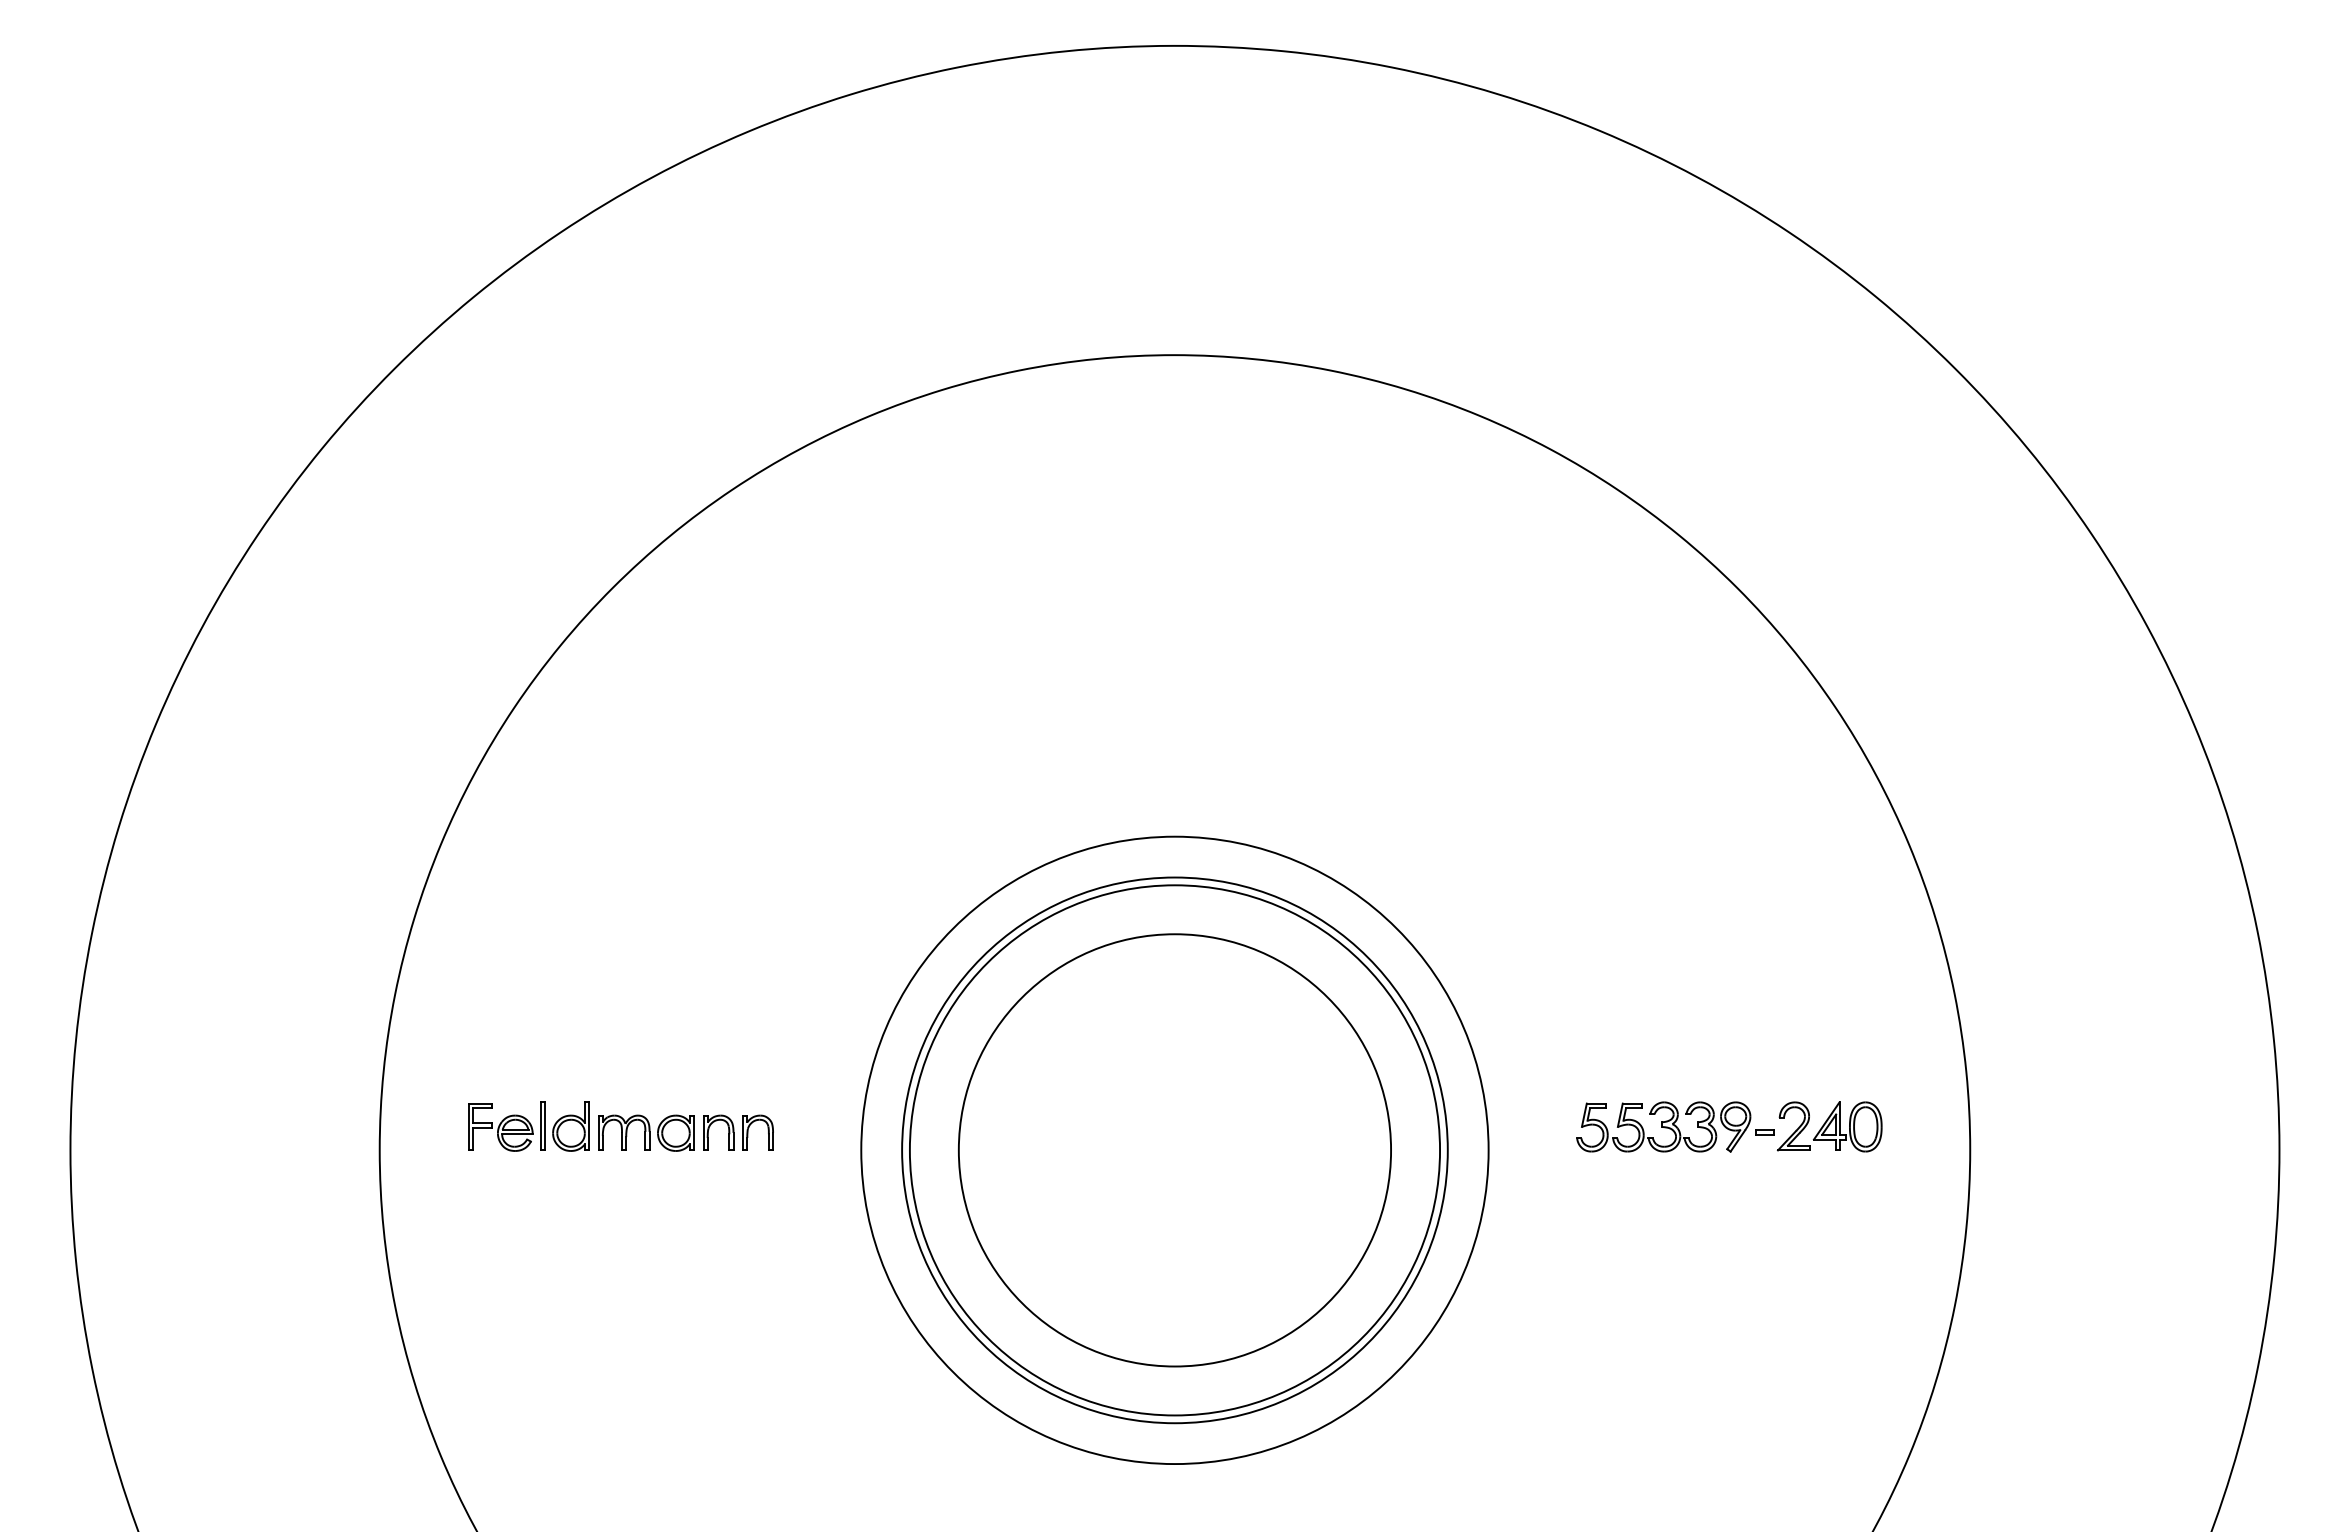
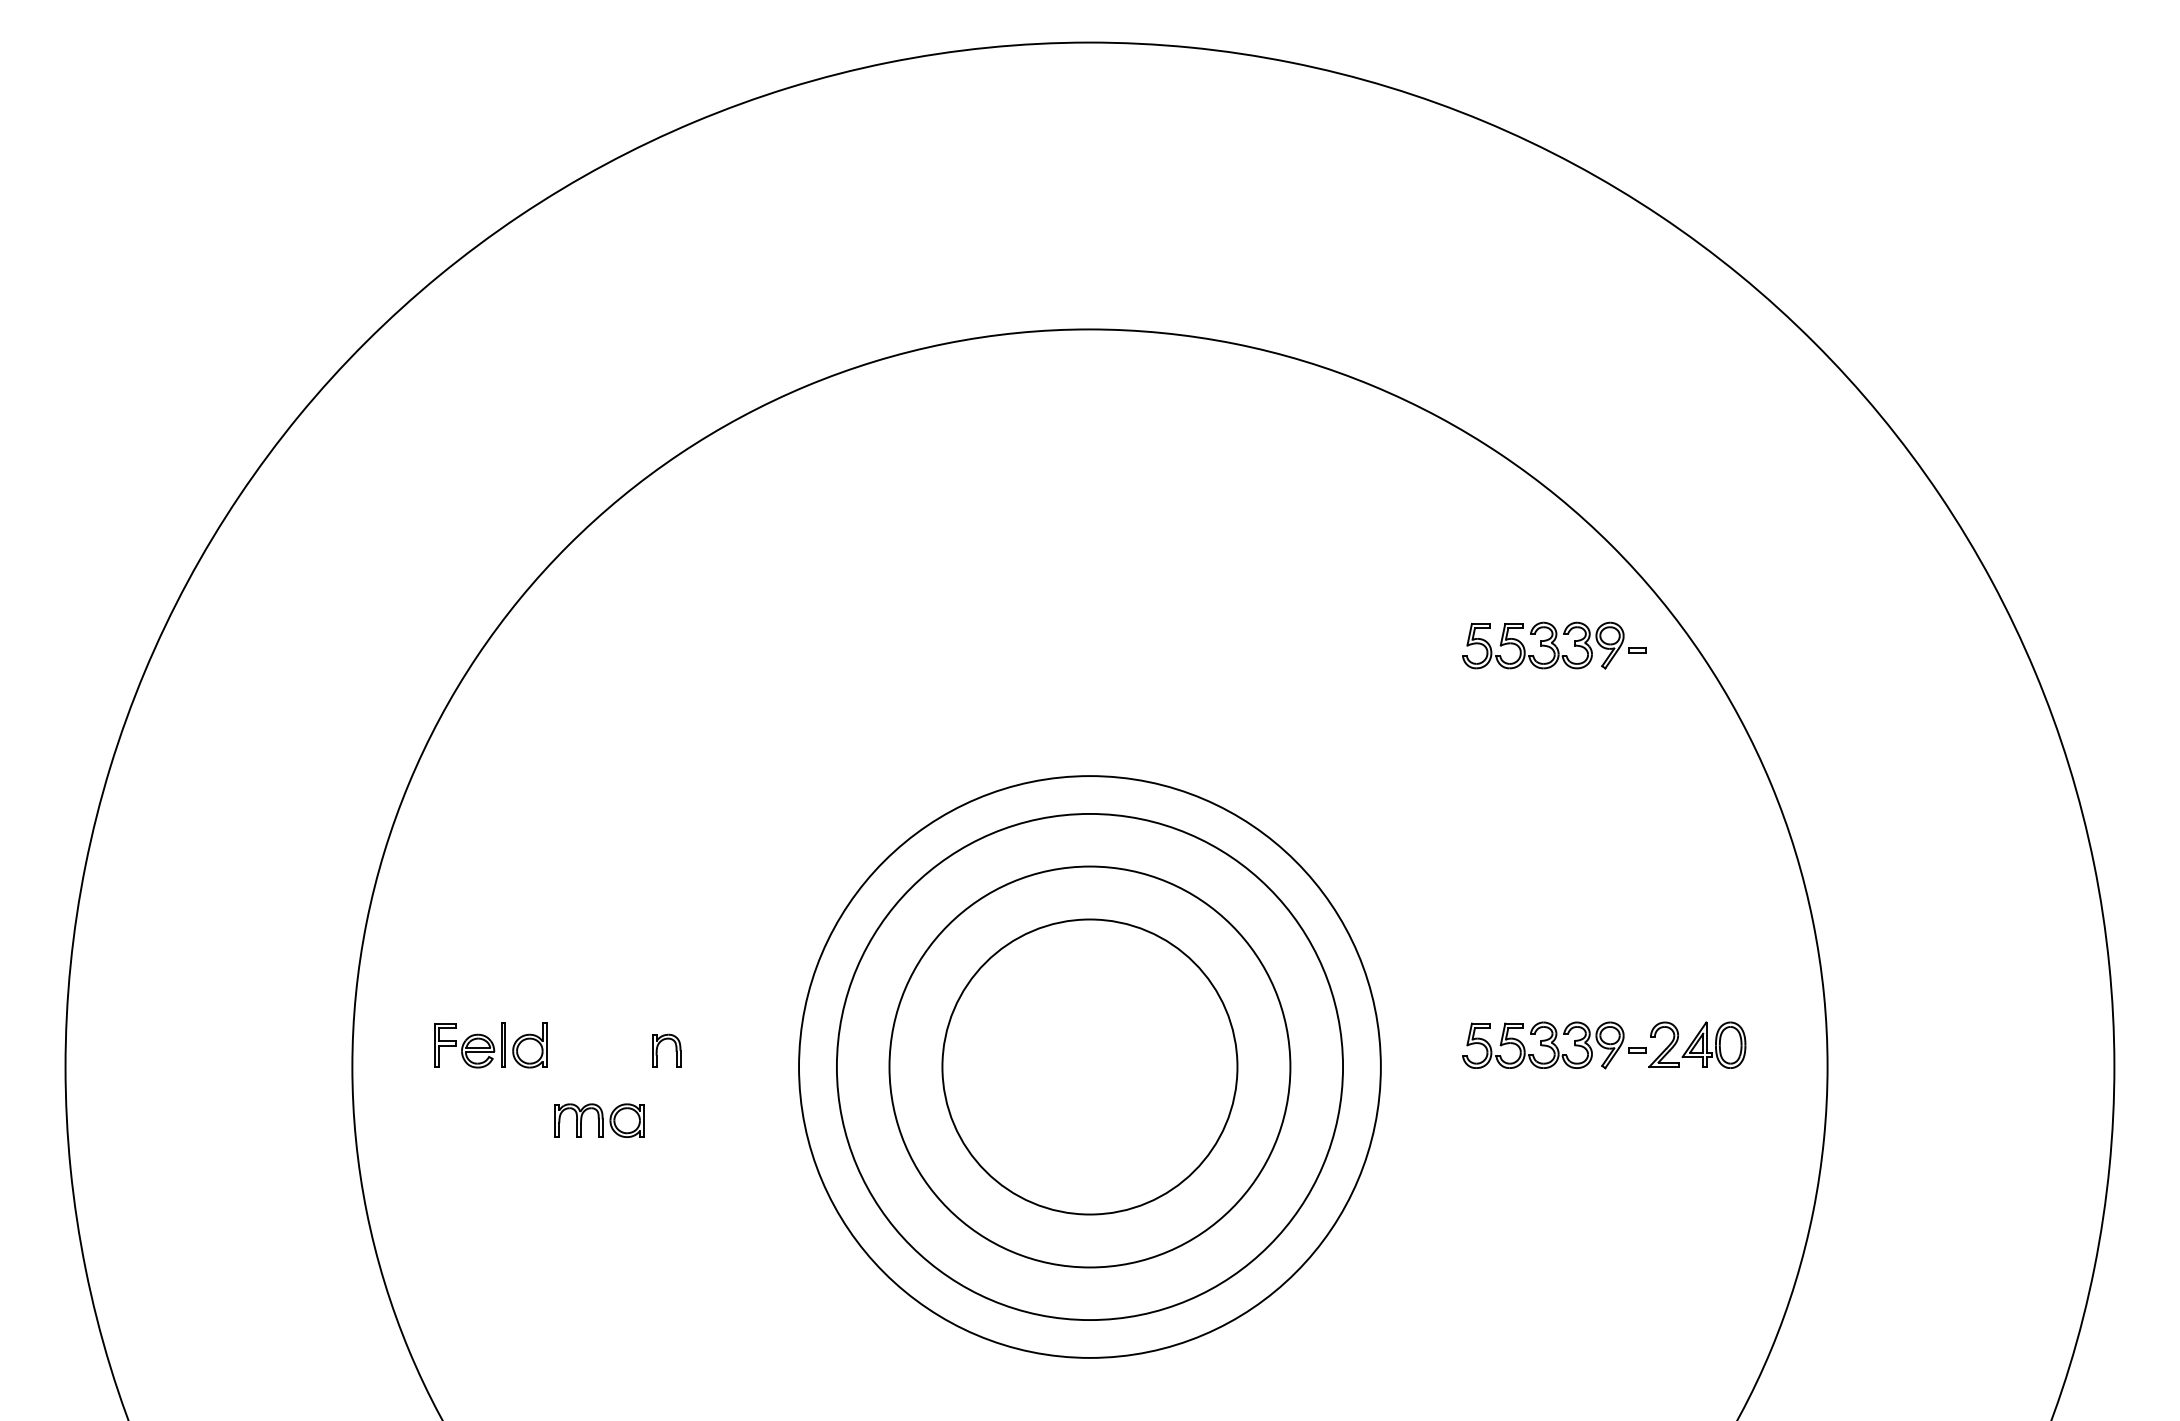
part: (1675, 695) -> (1554, 645), added
part: (646, 1132) -> (599, 1119), moved
part: (748, 1132) -> (694, 1050), removed
circle: (1174, 1150) -> (1089, 1067), size x0.6

